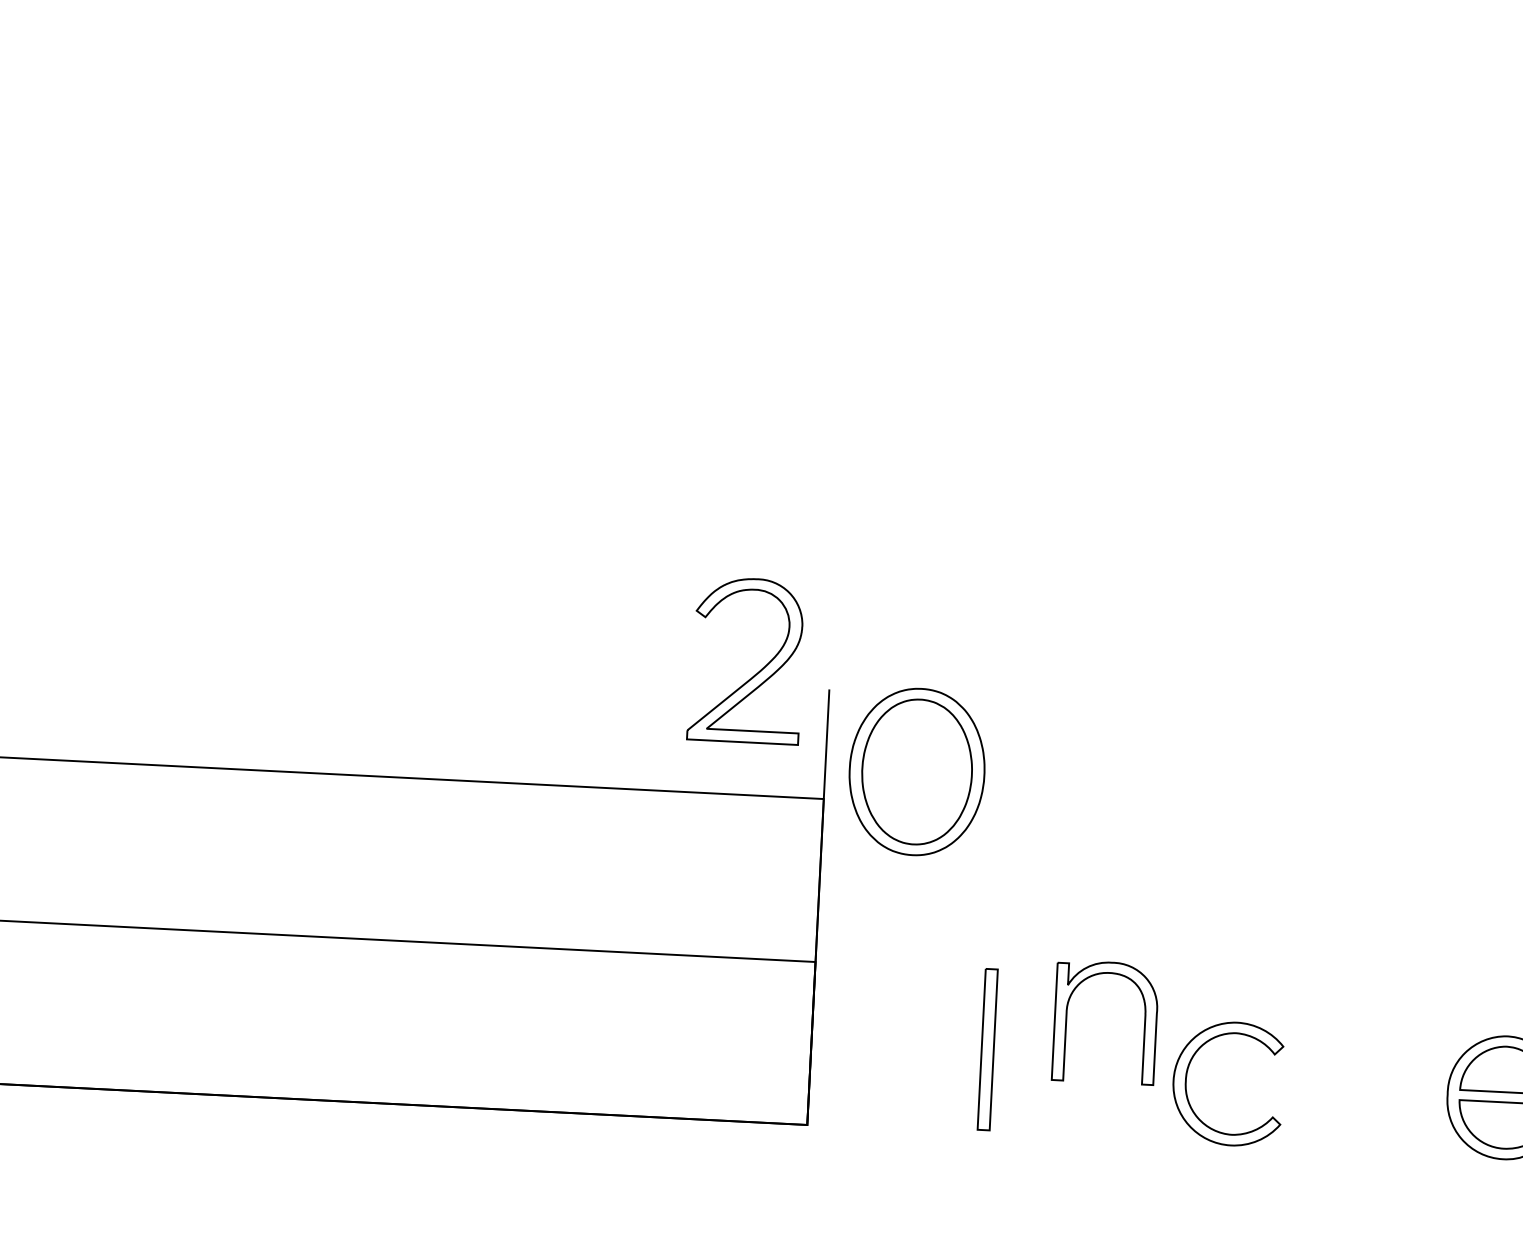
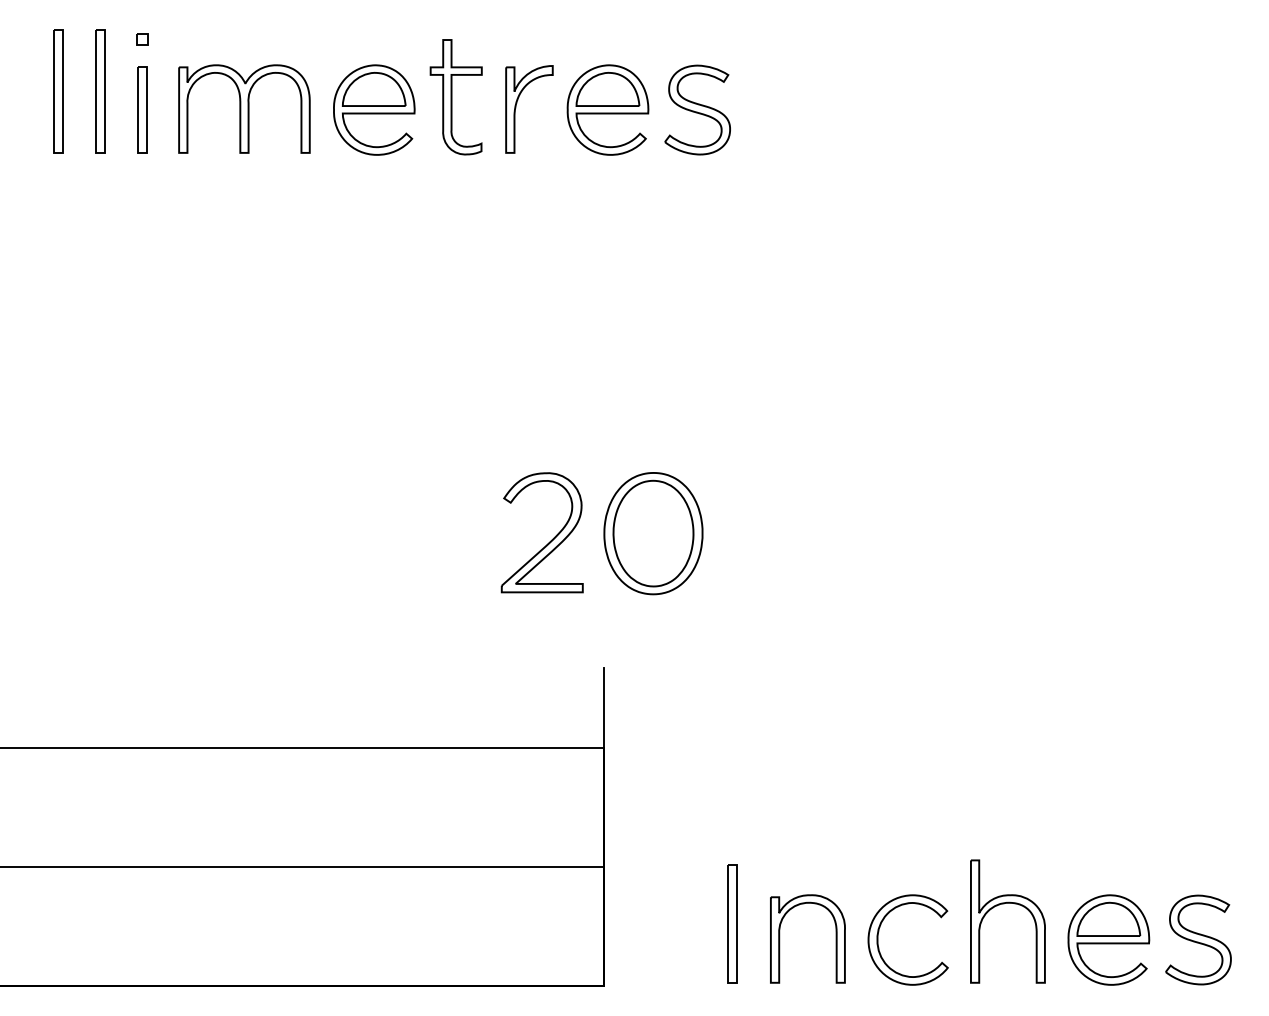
part: (757, 671) -> (550, 540), moved
part: (917, 771) -> (653, 533), moved
part: (1068, 1019) -> (780, 938), moved
part: (1362, 1041) -> (1004, 904), added

